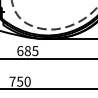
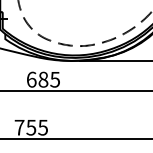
text: (27, 81) -> (42, 127), 750 -> 755

